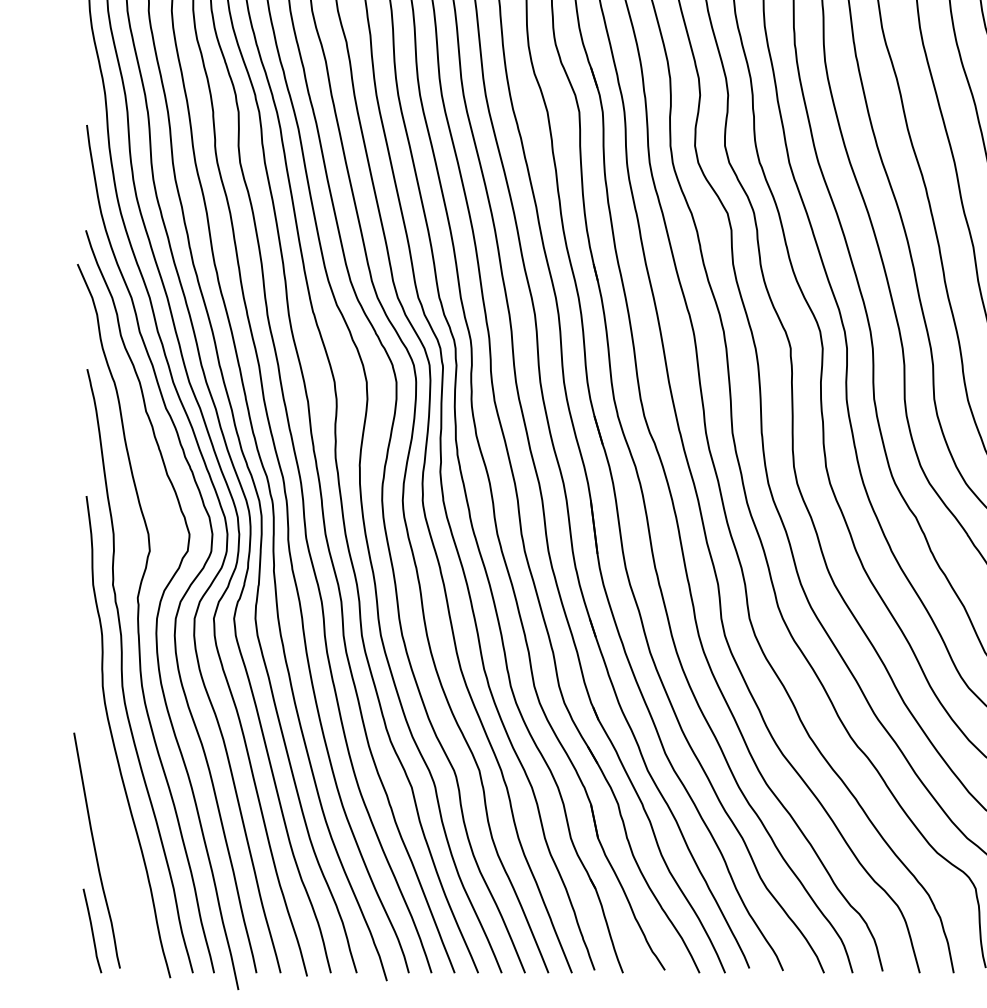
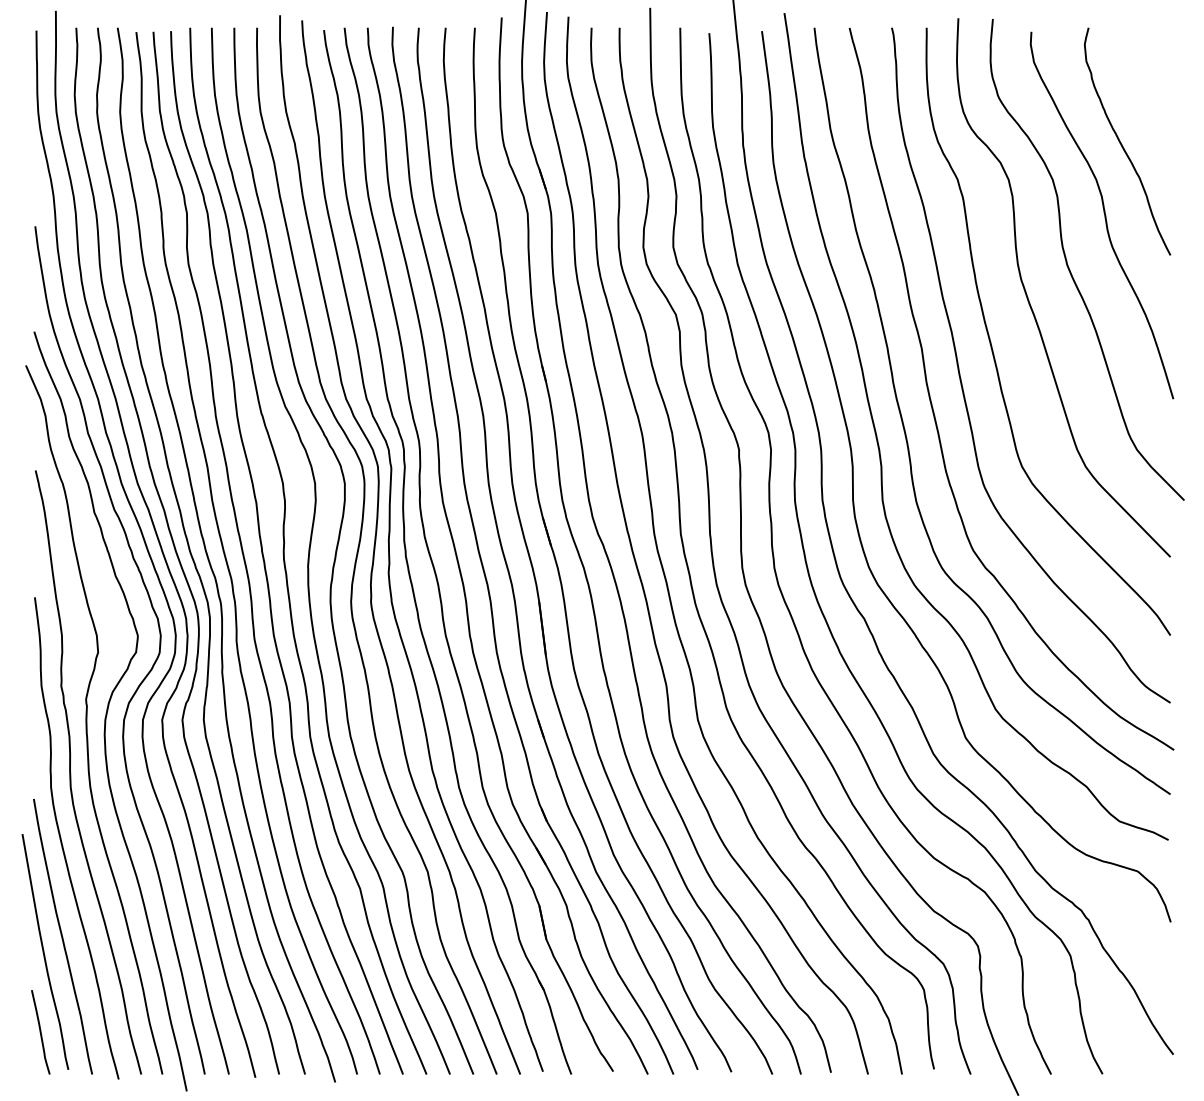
curve: (114, 835) -> (62, 936), added

